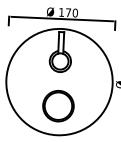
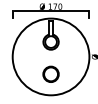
circle: (57, 106) -> (50, 74), size x0.7

